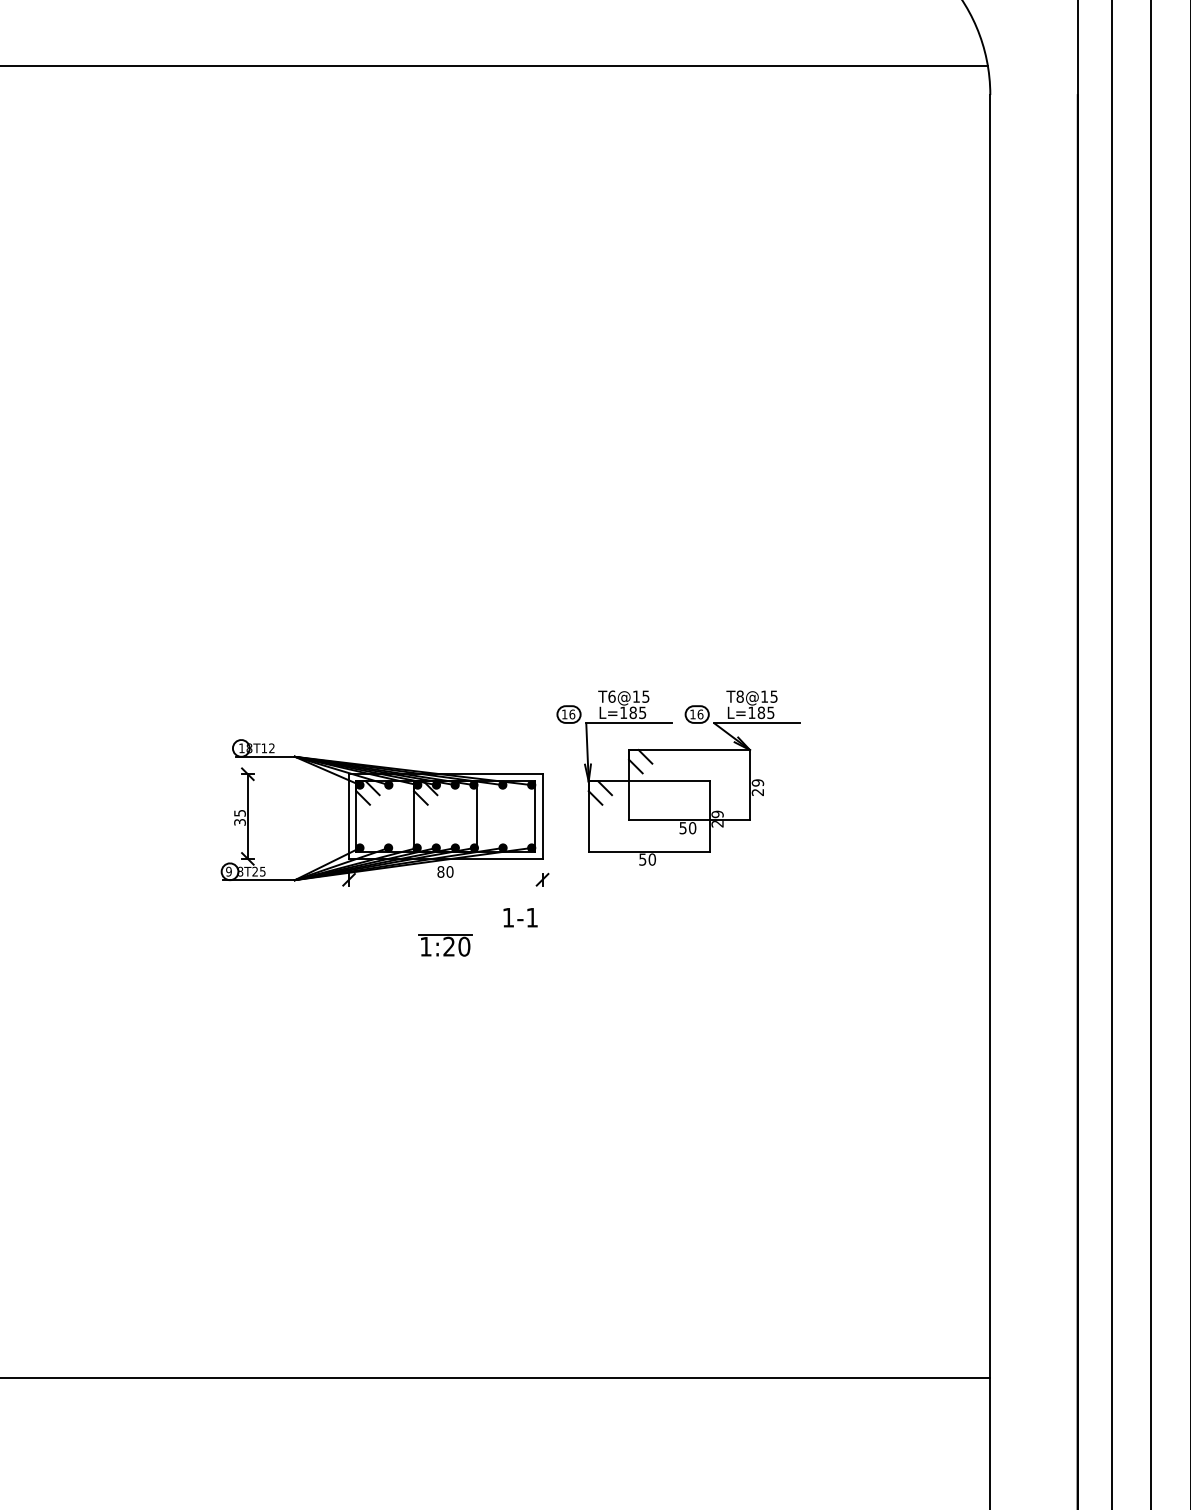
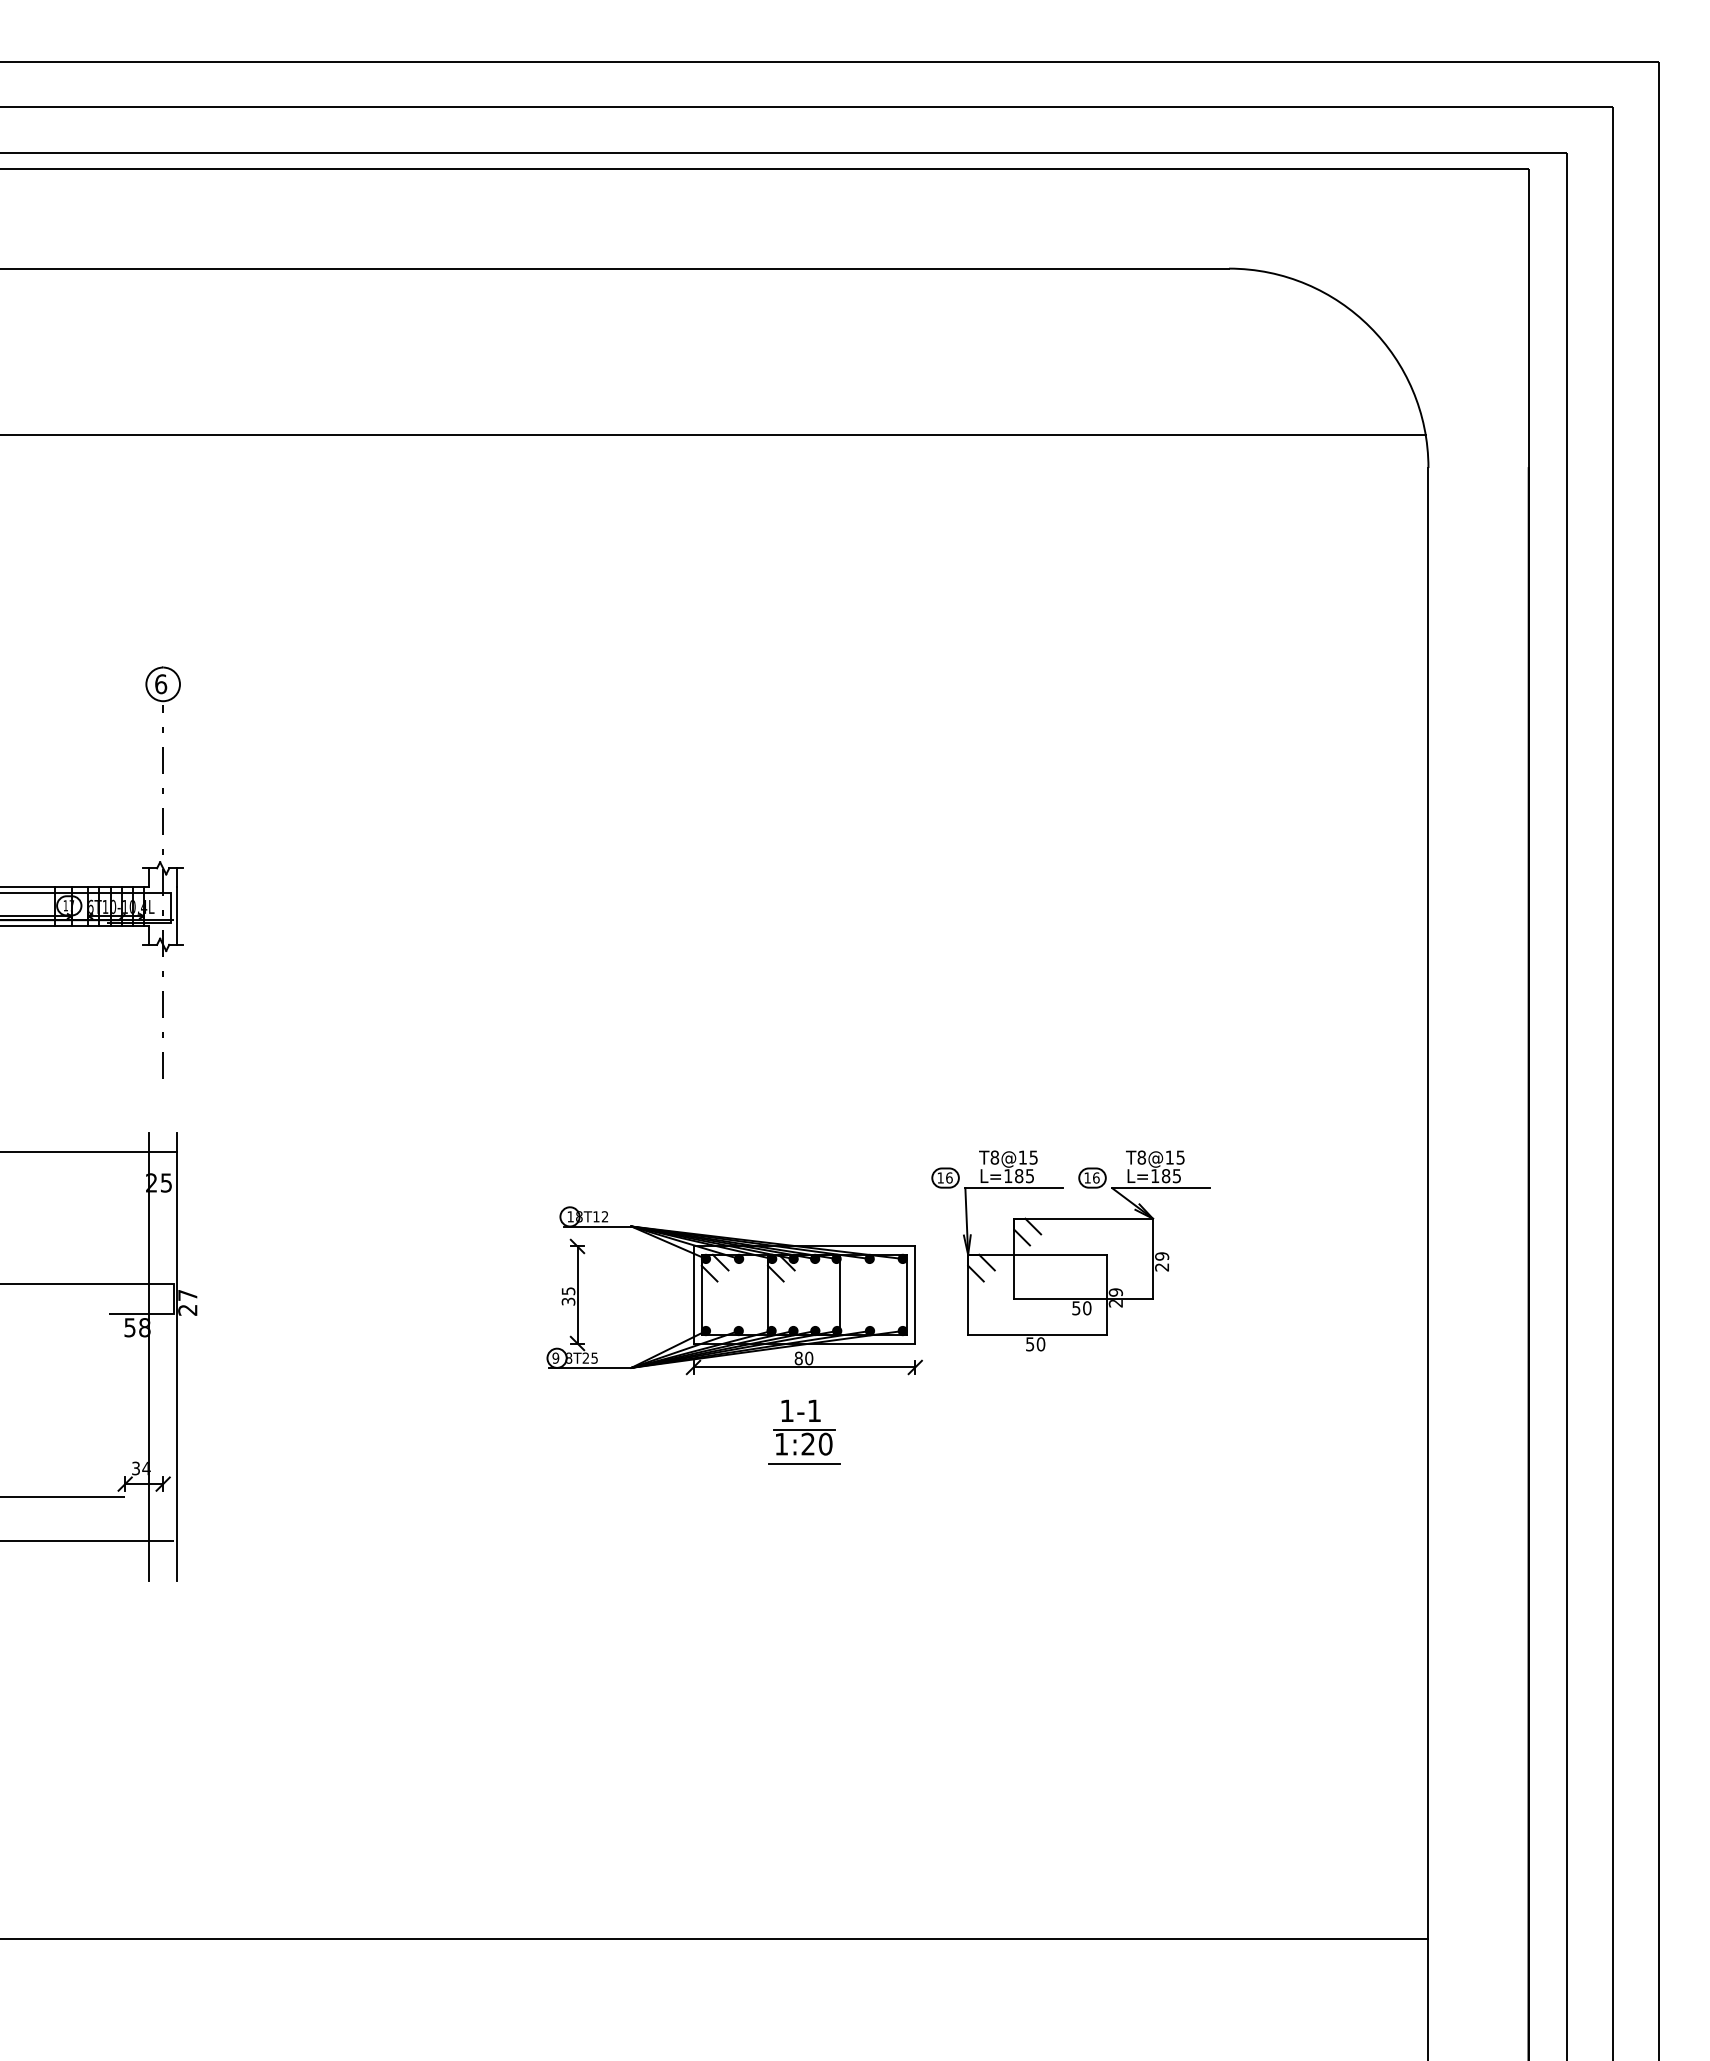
text: (611, 696) -> (994, 1157), T6@15 -> T8@15
line: (445, 879) -> (804, 1367), added
text: (520, 917) -> (800, 1410), moved
line: (445, 963) -> (804, 1463), added

